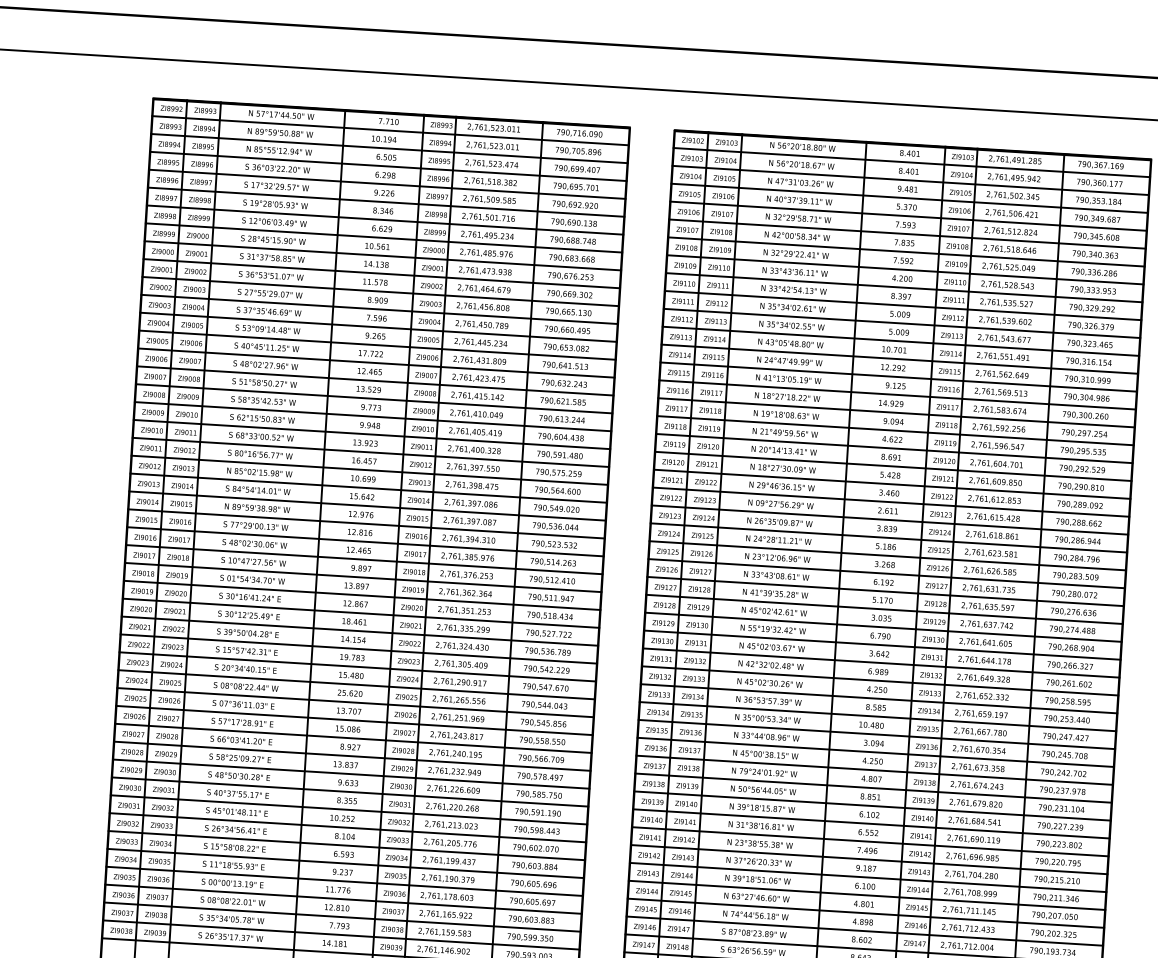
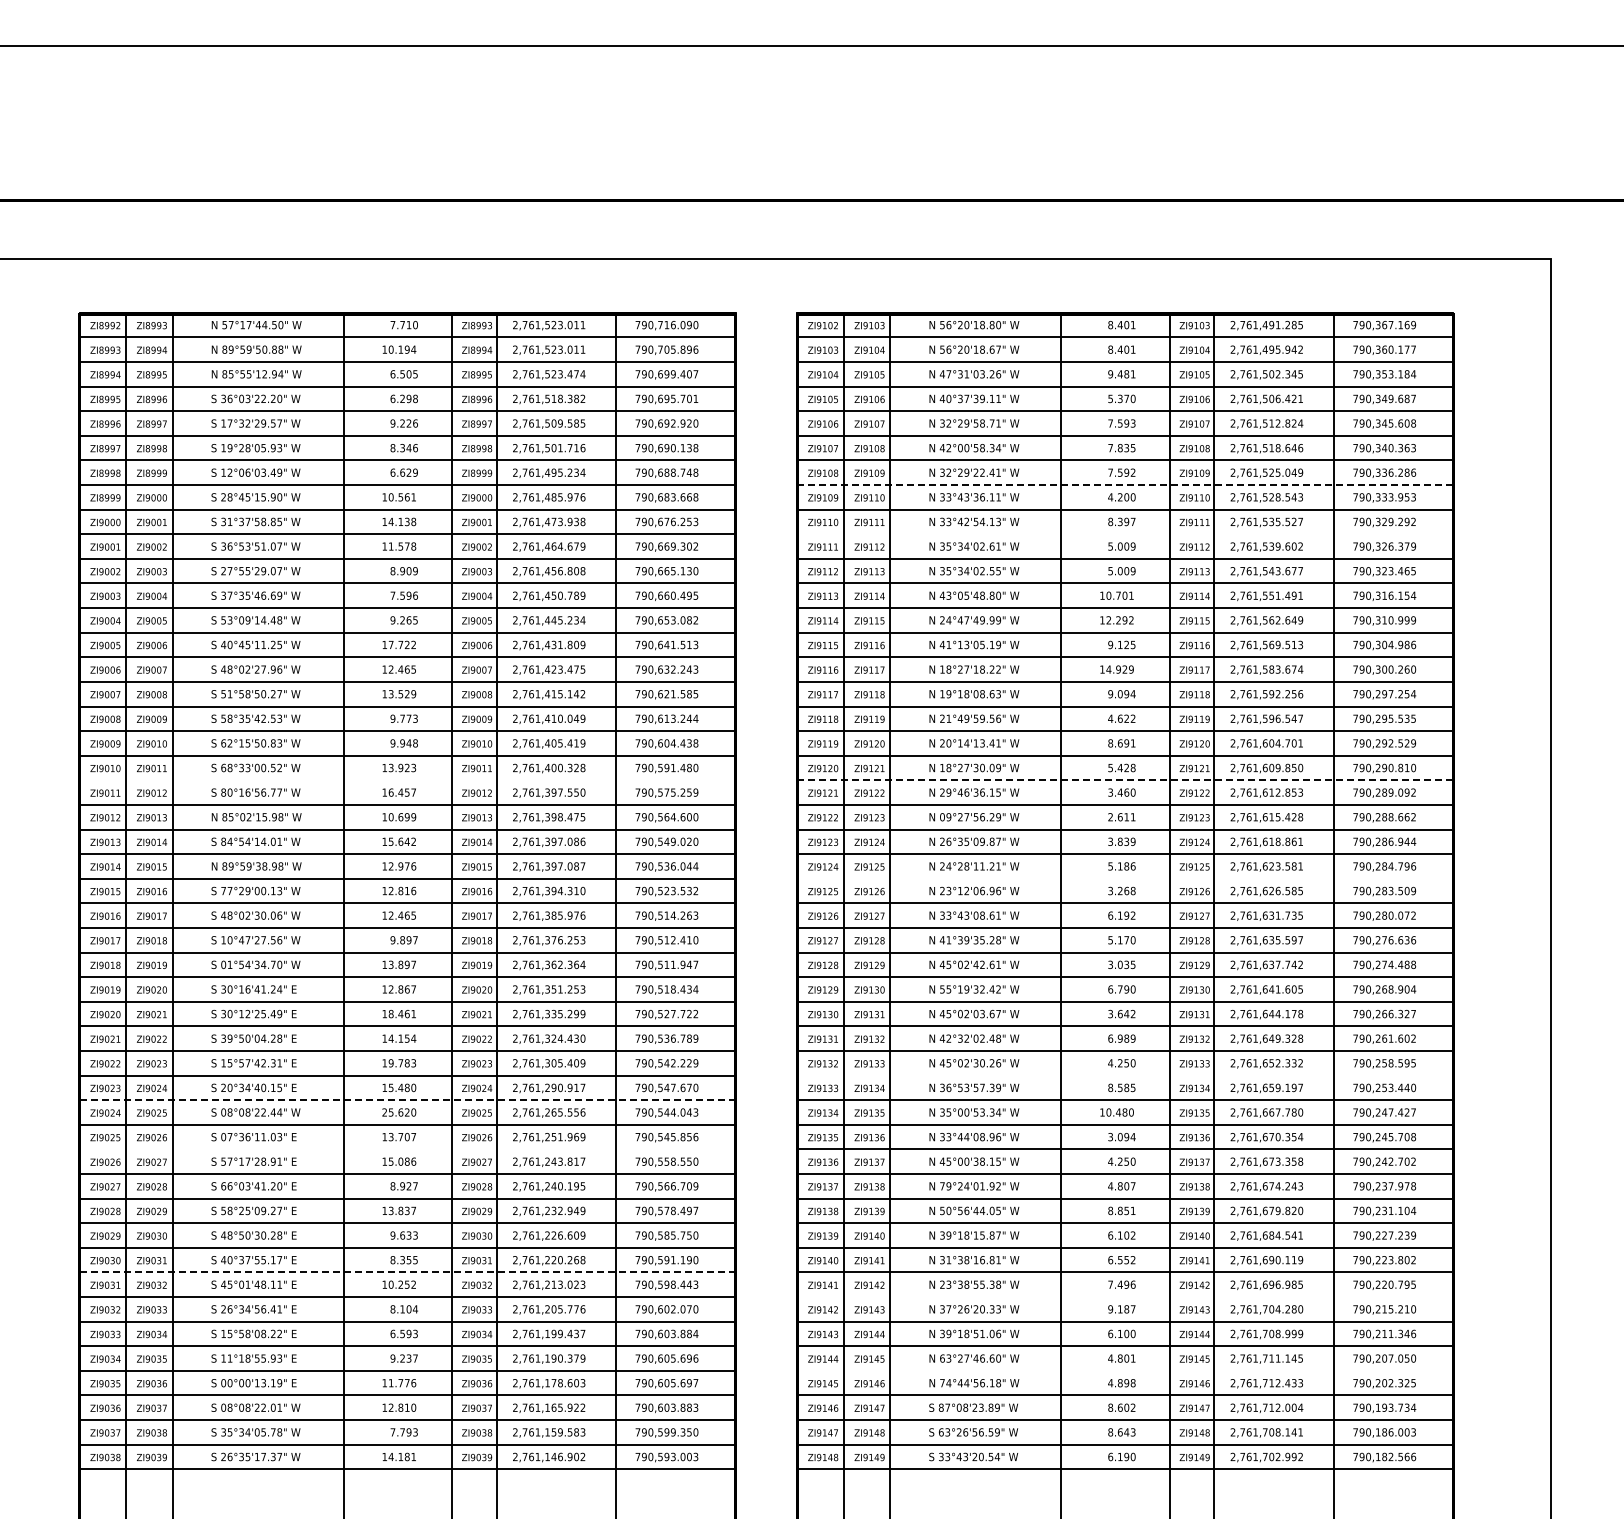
line: (905, 270) -> (1125, 485), solid -> dashed
line: (903, 305) -> (1125, 534), removed
line: (370, 452) -> (407, 780), removed
line: (892, 484) -> (1125, 780), solid -> dashed
line: (888, 555) -> (1125, 878), removed
line: (356, 684) -> (407, 1100), solid -> dashed
line: (879, 698) -> (1125, 1075), removed
line: (354, 720) -> (407, 1149), removed
line: (348, 809) -> (407, 1272), solid -> dashed
line: (869, 859) -> (1125, 1297), removed
line: (866, 912) -> (1125, 1370), removed

